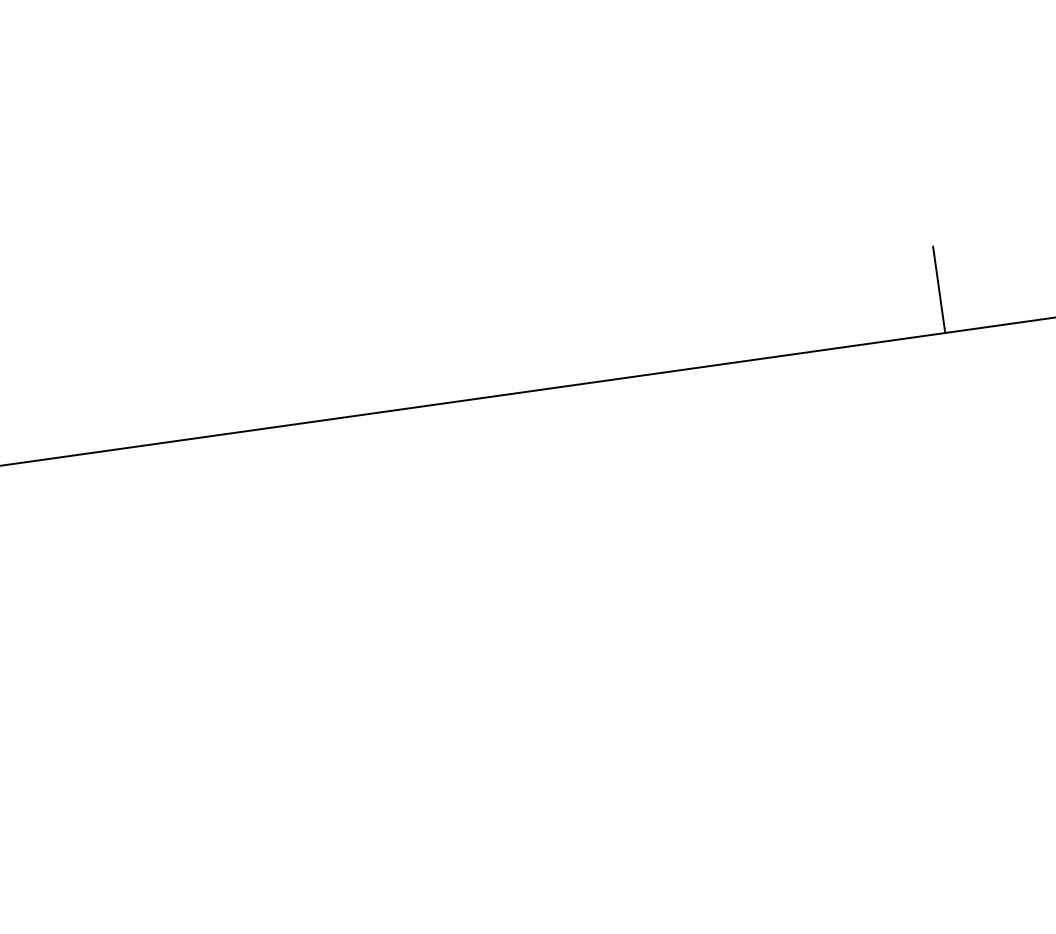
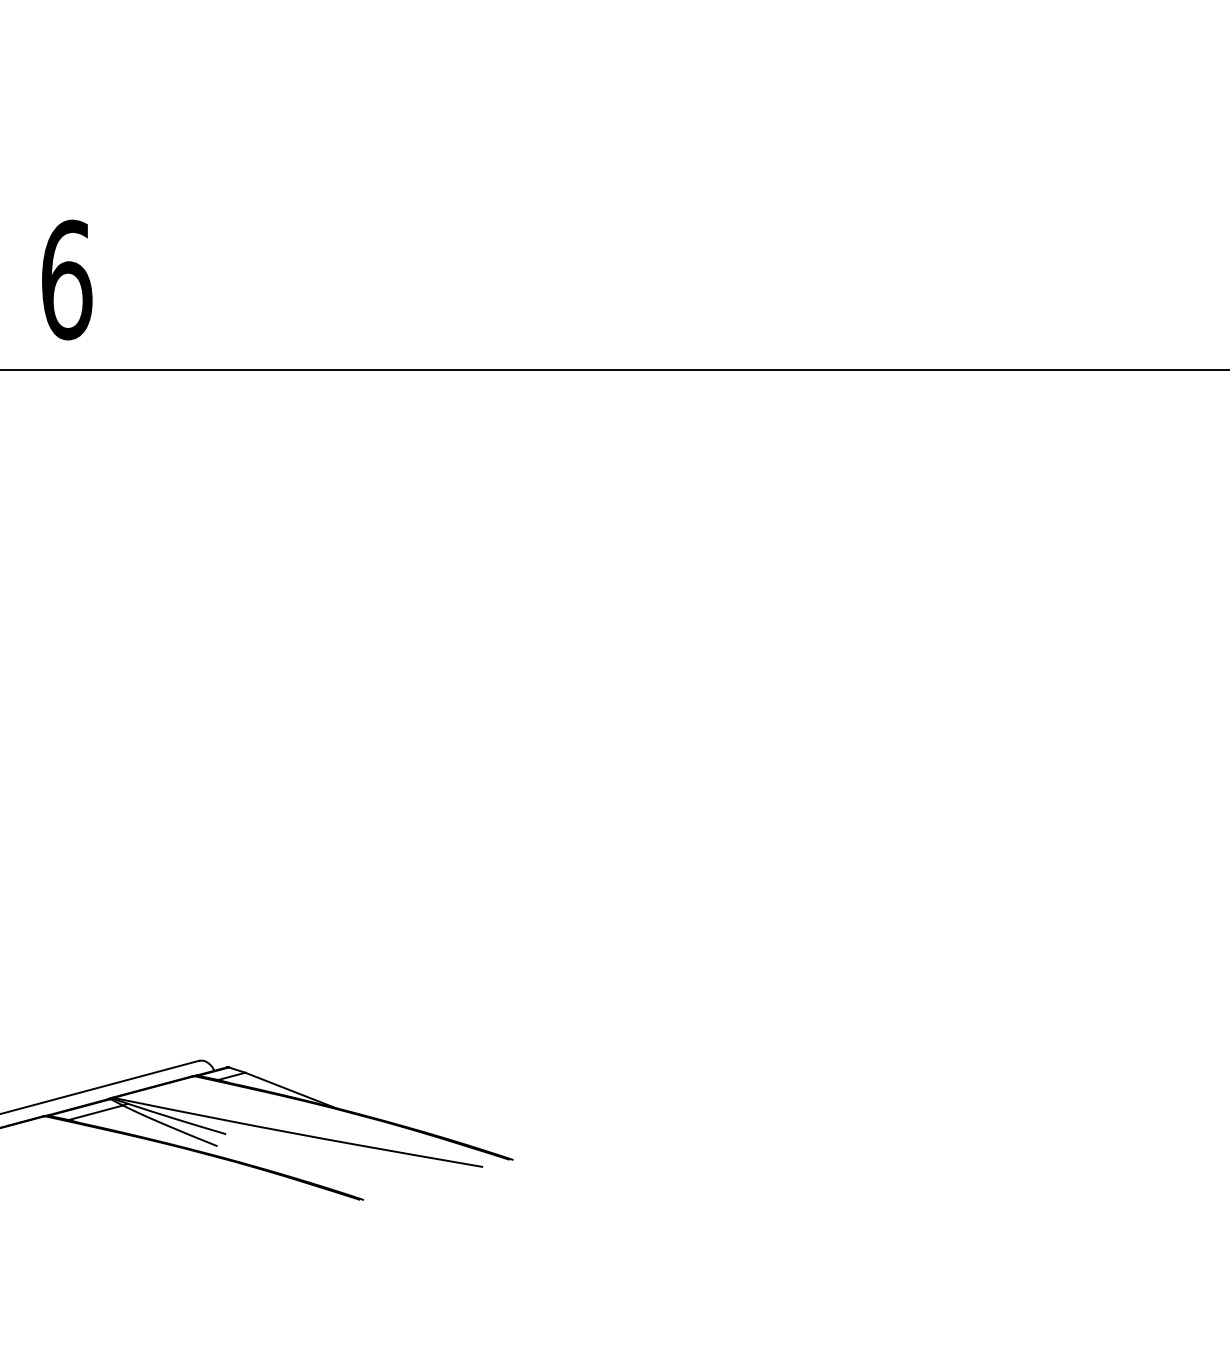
line: (939, 289) -> (1203, 320), removed

